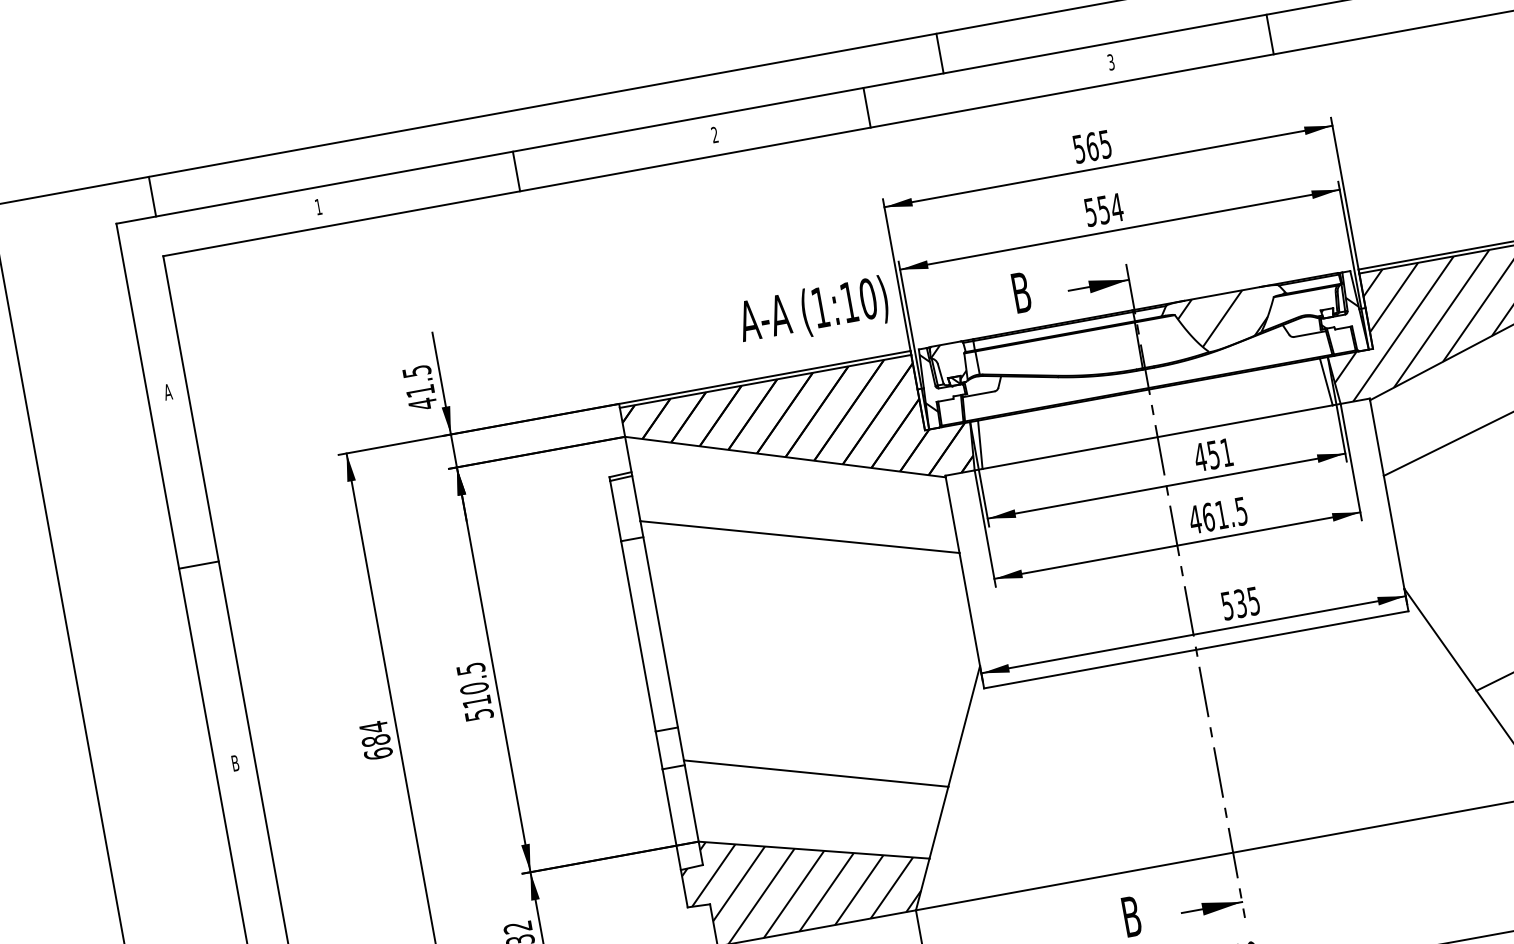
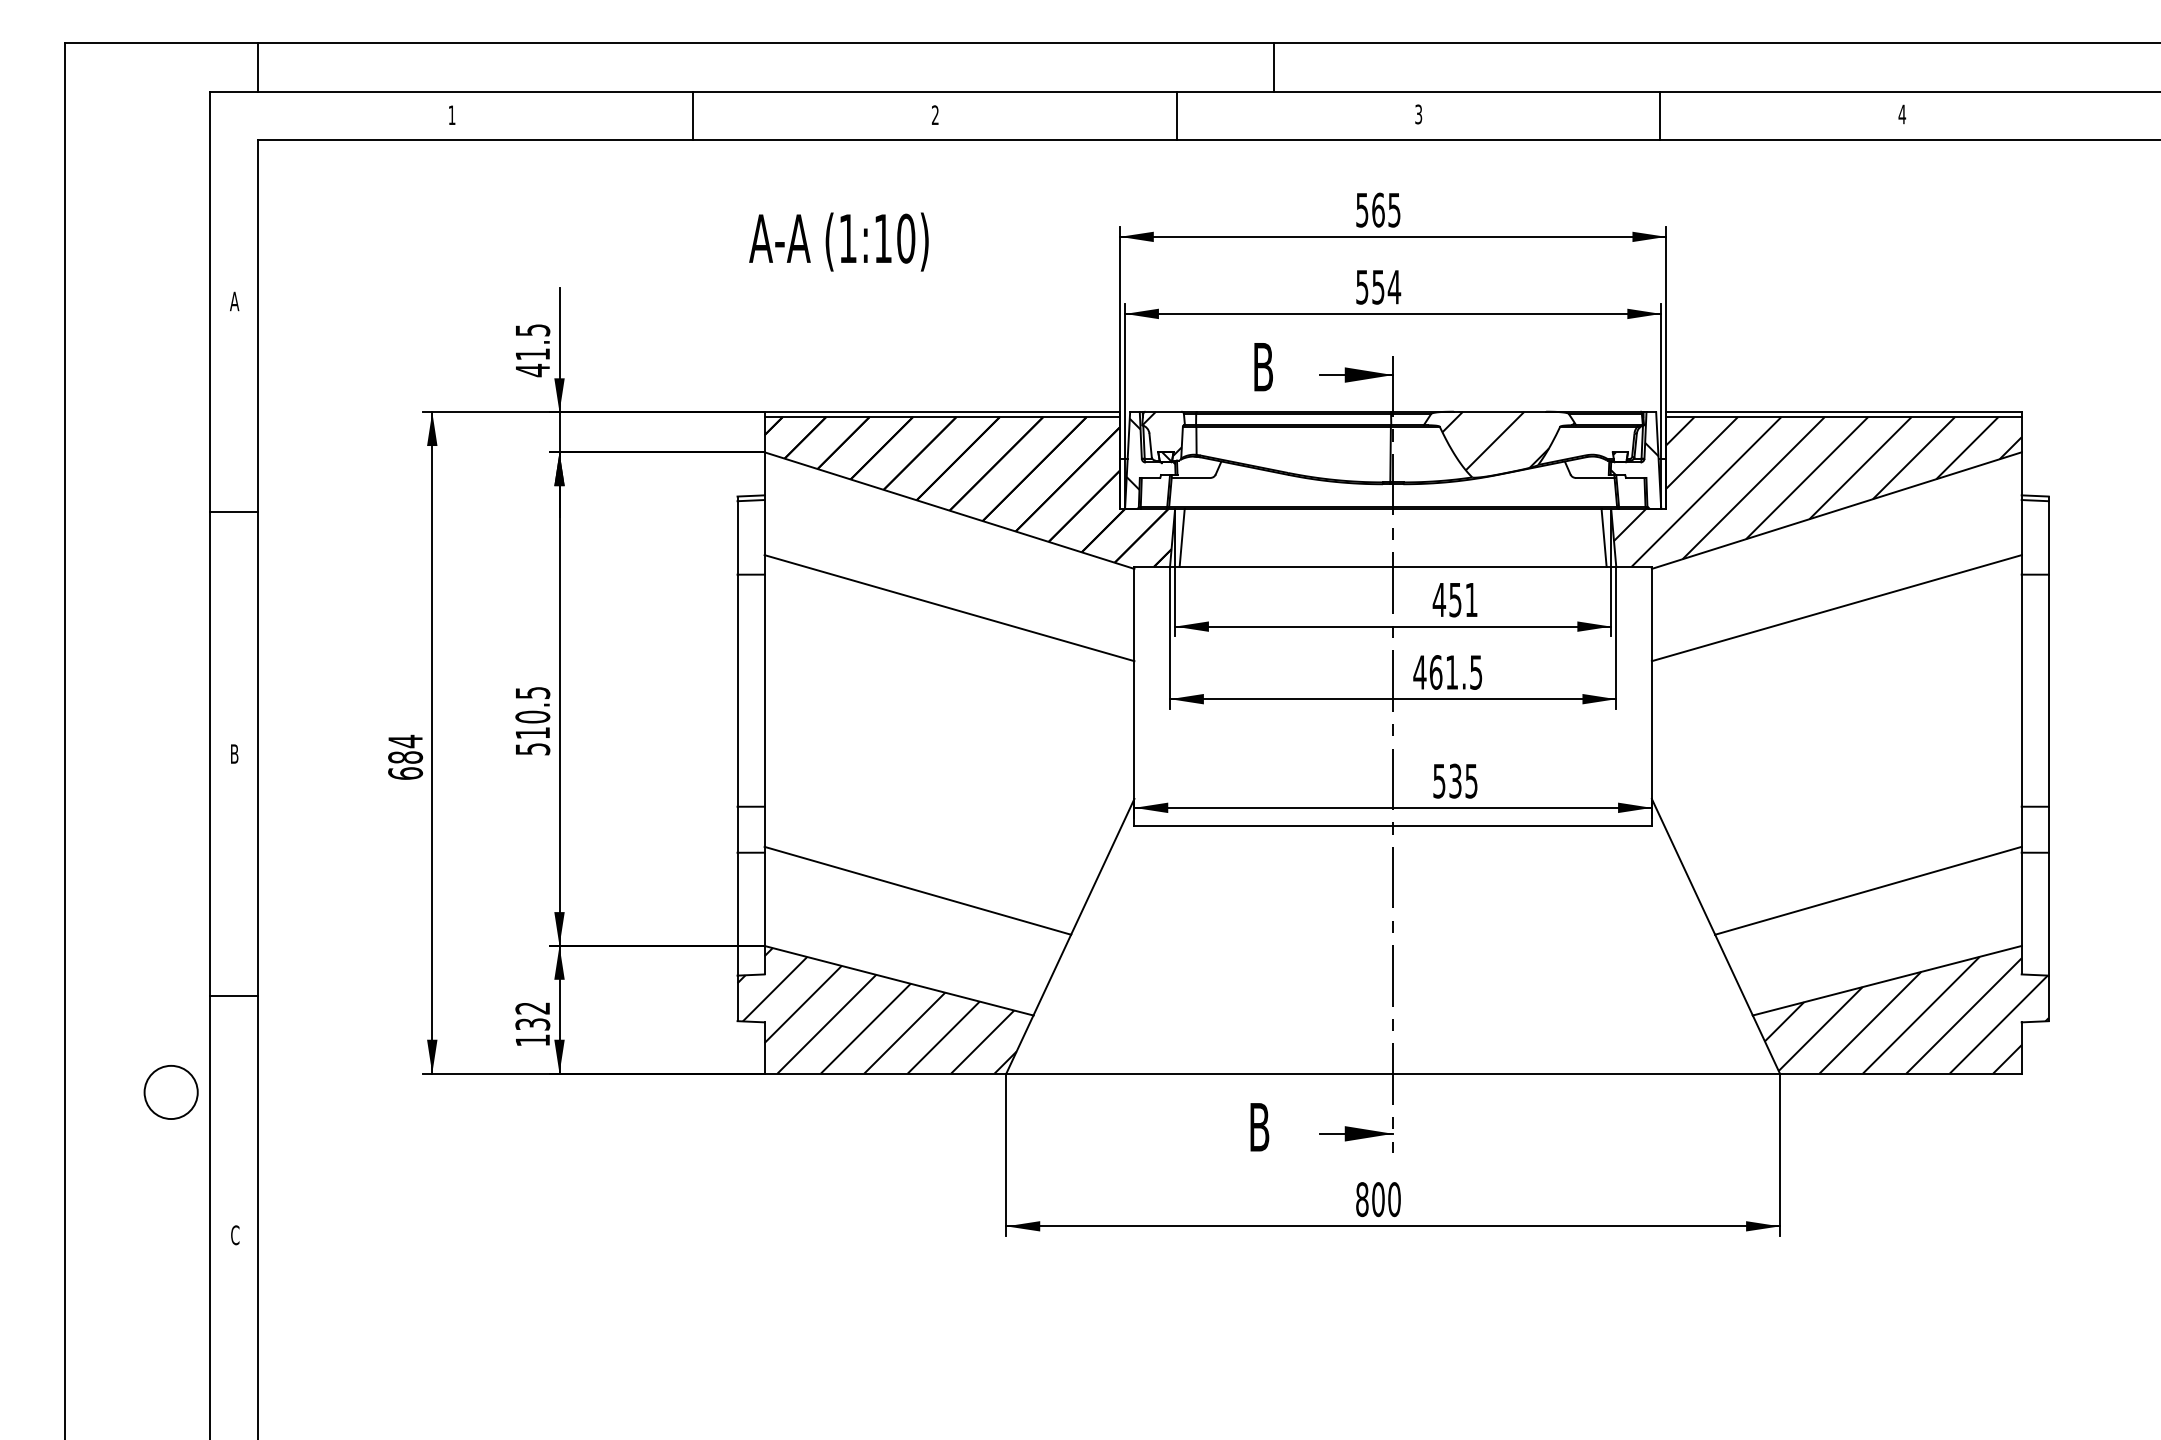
line: (1270, 34) -> (1660, 115), moved
line: (939, 53) -> (1273, 67), moved
line: (866, 107) -> (1176, 115), moved
text: (813, 311) -> (838, 241), moved

